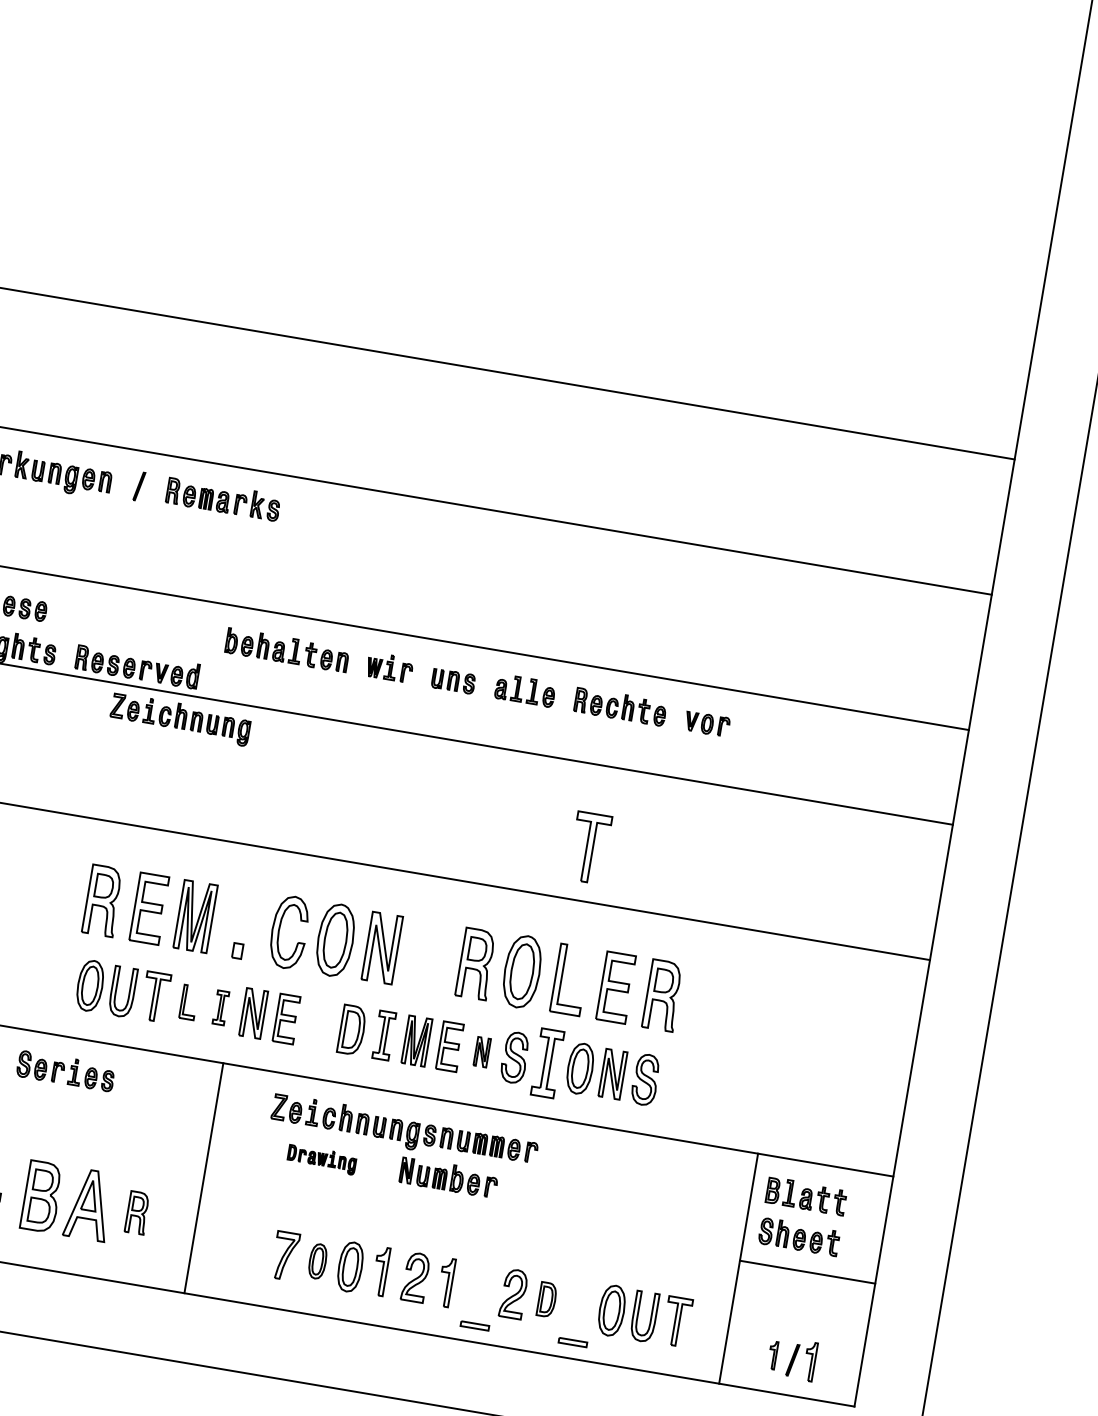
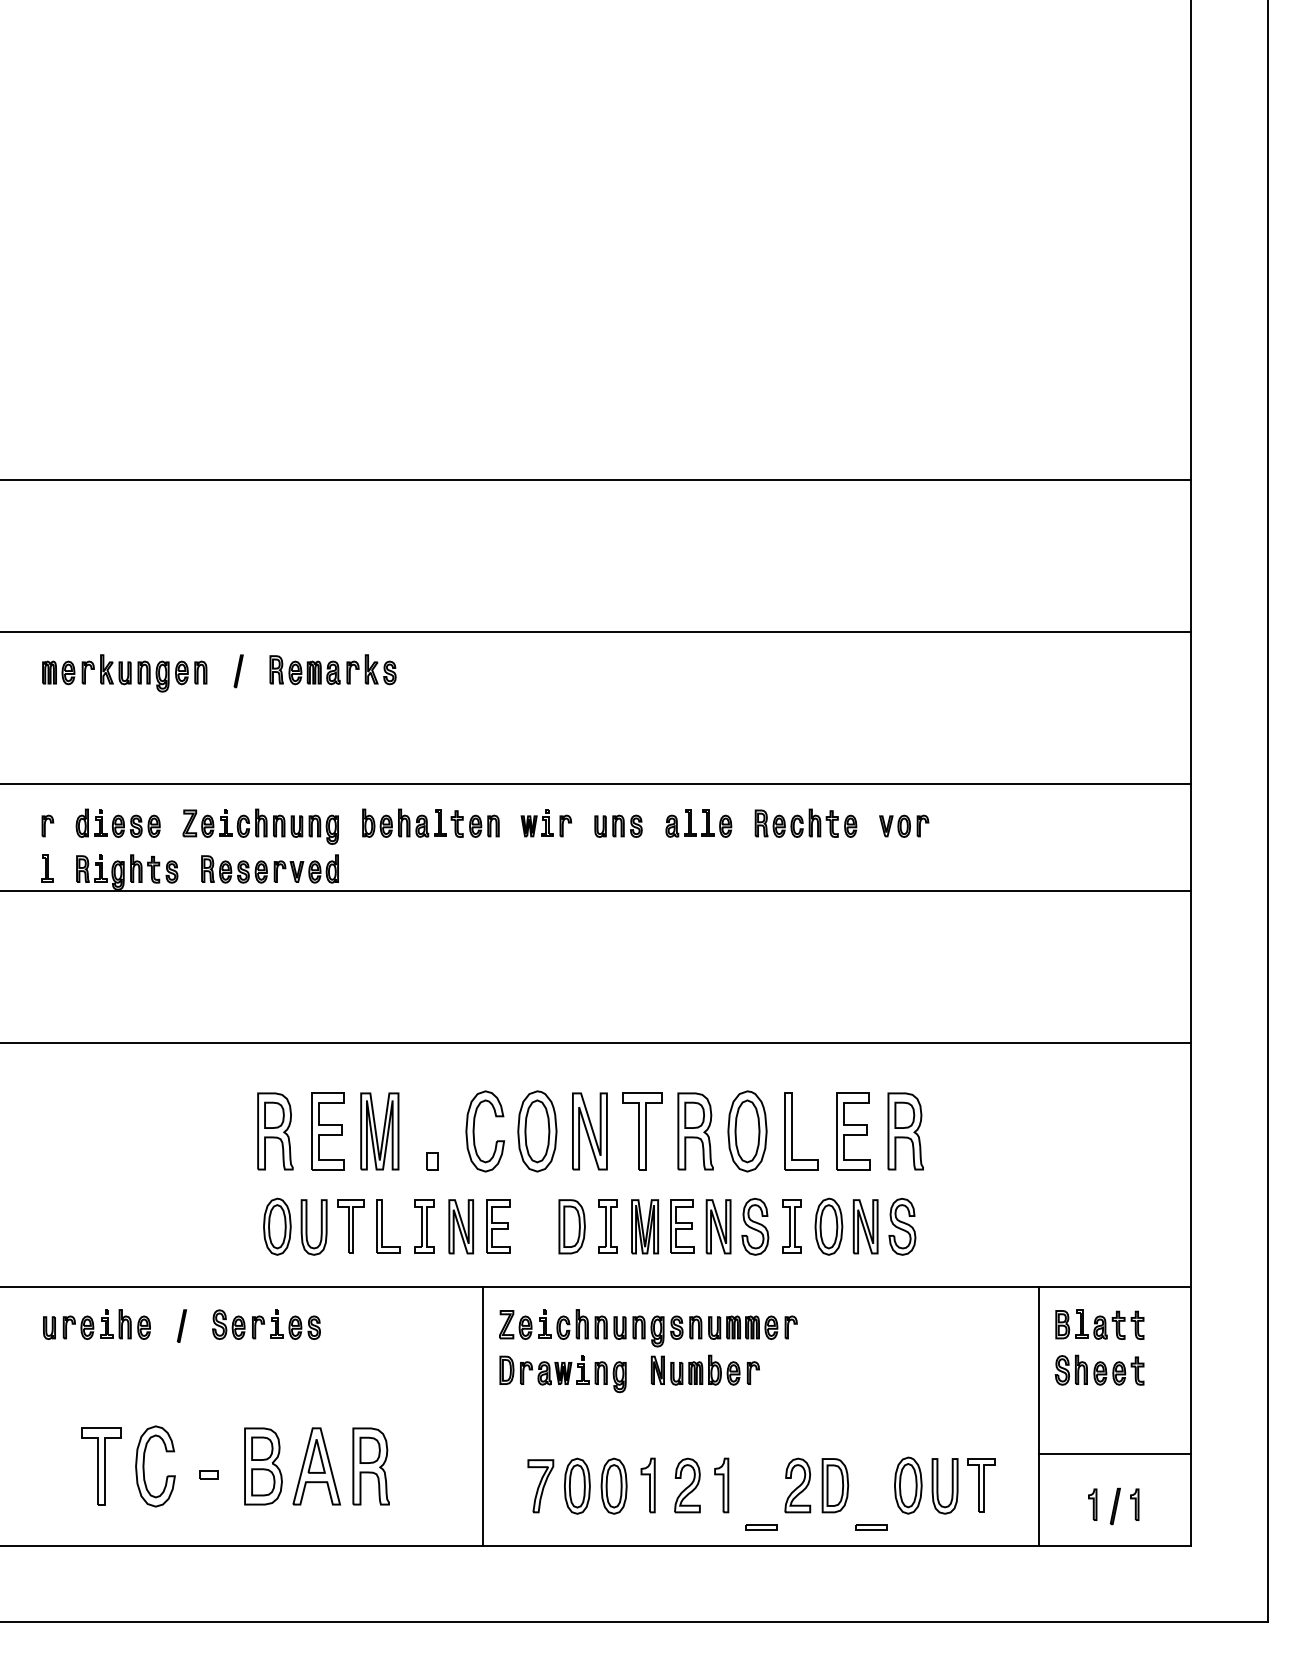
part: (180, 719) -> (260, 826), moved
part: (589, 848) -> (642, 1131), moved
part: (189, 1002) -> (388, 1226), size x1.43
part: (221, 1007) -> (424, 1226), size x1.43
part: (482, 1051) -> (718, 1226), size x1.67
part: (547, 1062) -> (791, 1226), size x0.71
part: (321, 1159) -> (562, 1374), size x1.67
line: (204, 1177) -> (483, 1415), moved
part: (136, 1212) -> (370, 1466), size x1.67
part: (318, 1260) -> (577, 1485), size x1.43
line: (807, 1272) -> (1115, 1454), moved
part: (547, 1299) -> (835, 1485), size x1.43
part: (810, 1361) -> (1134, 1504), size x0.71

